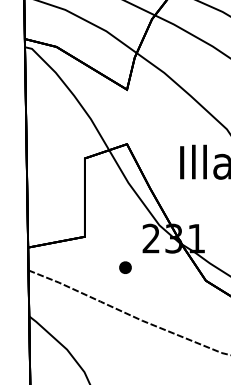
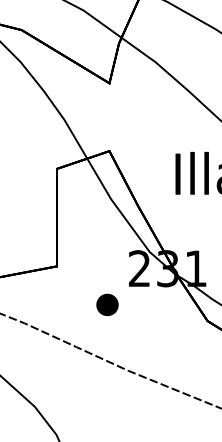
part: (125, 267) -> (107, 304), size x1.4

